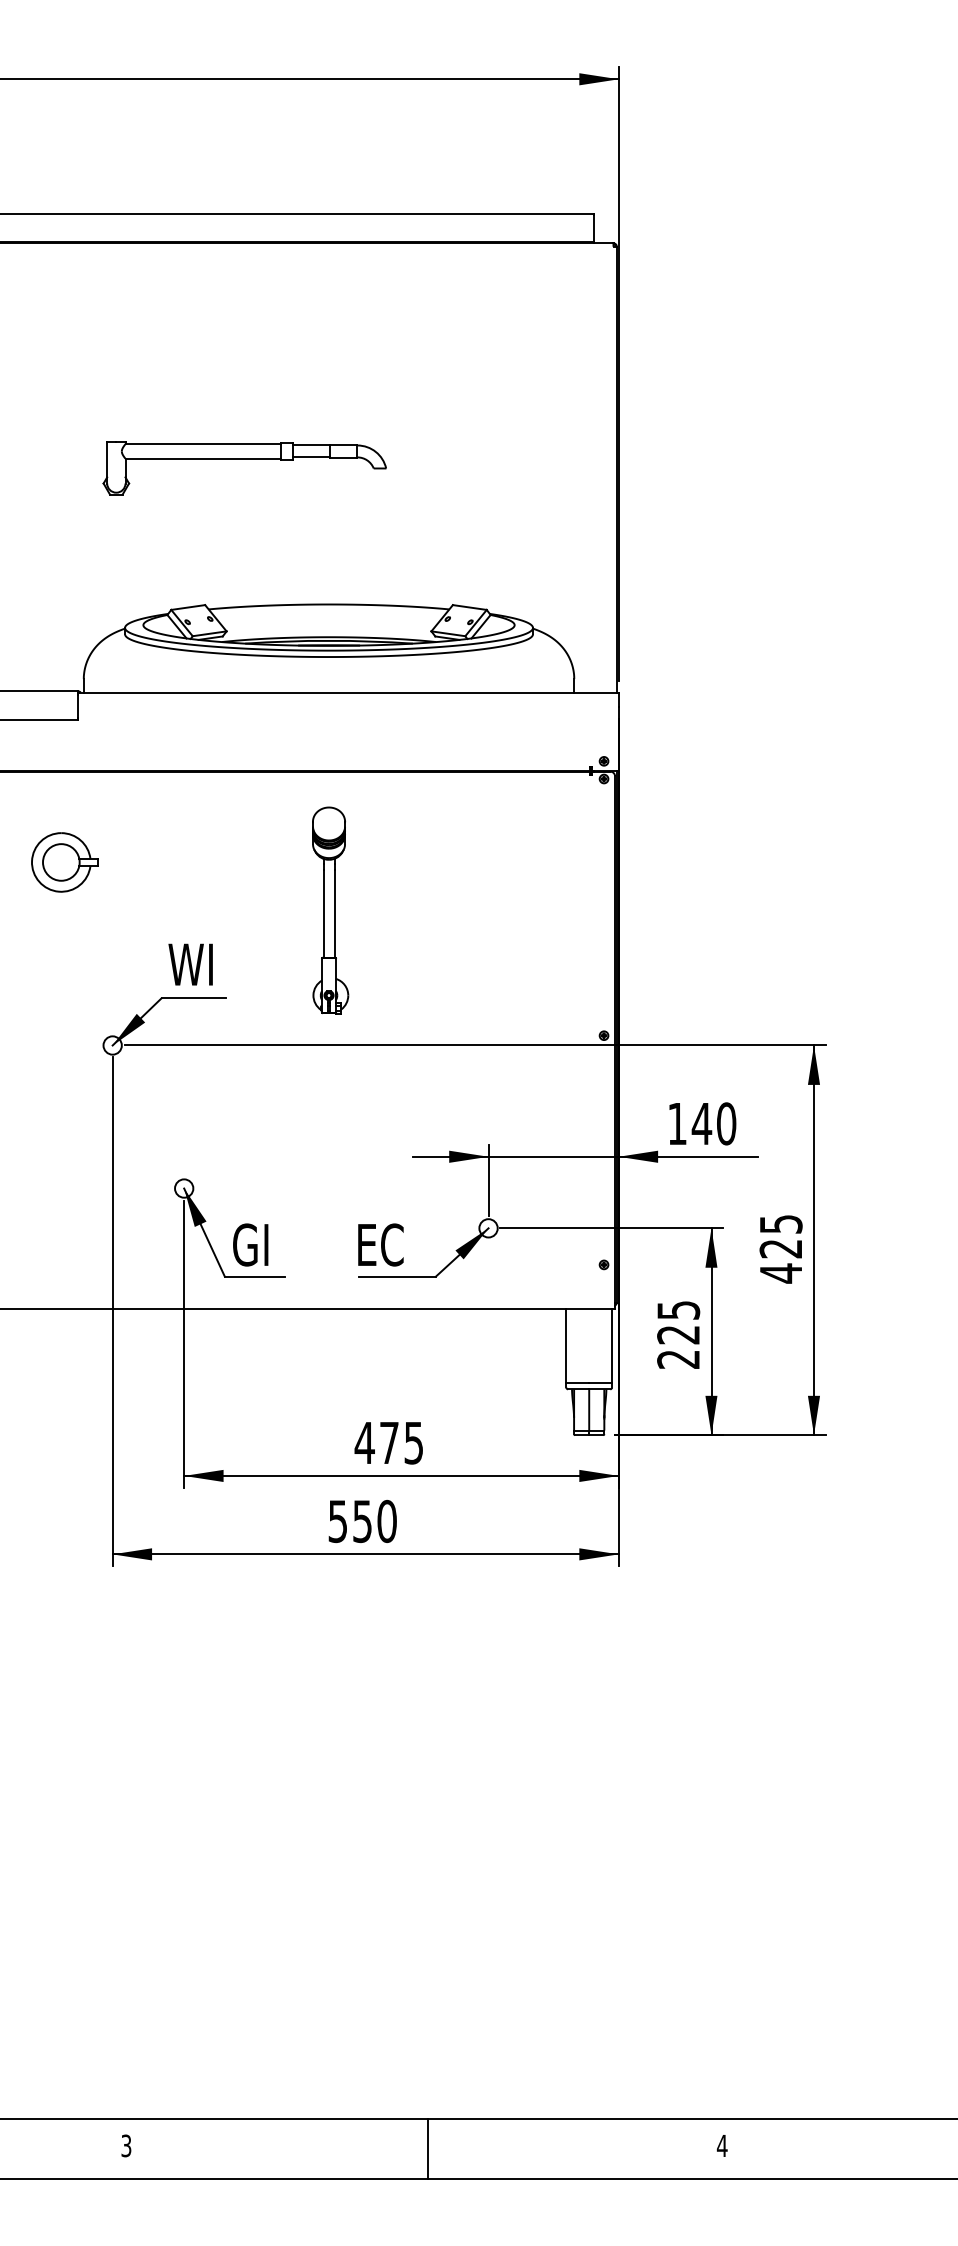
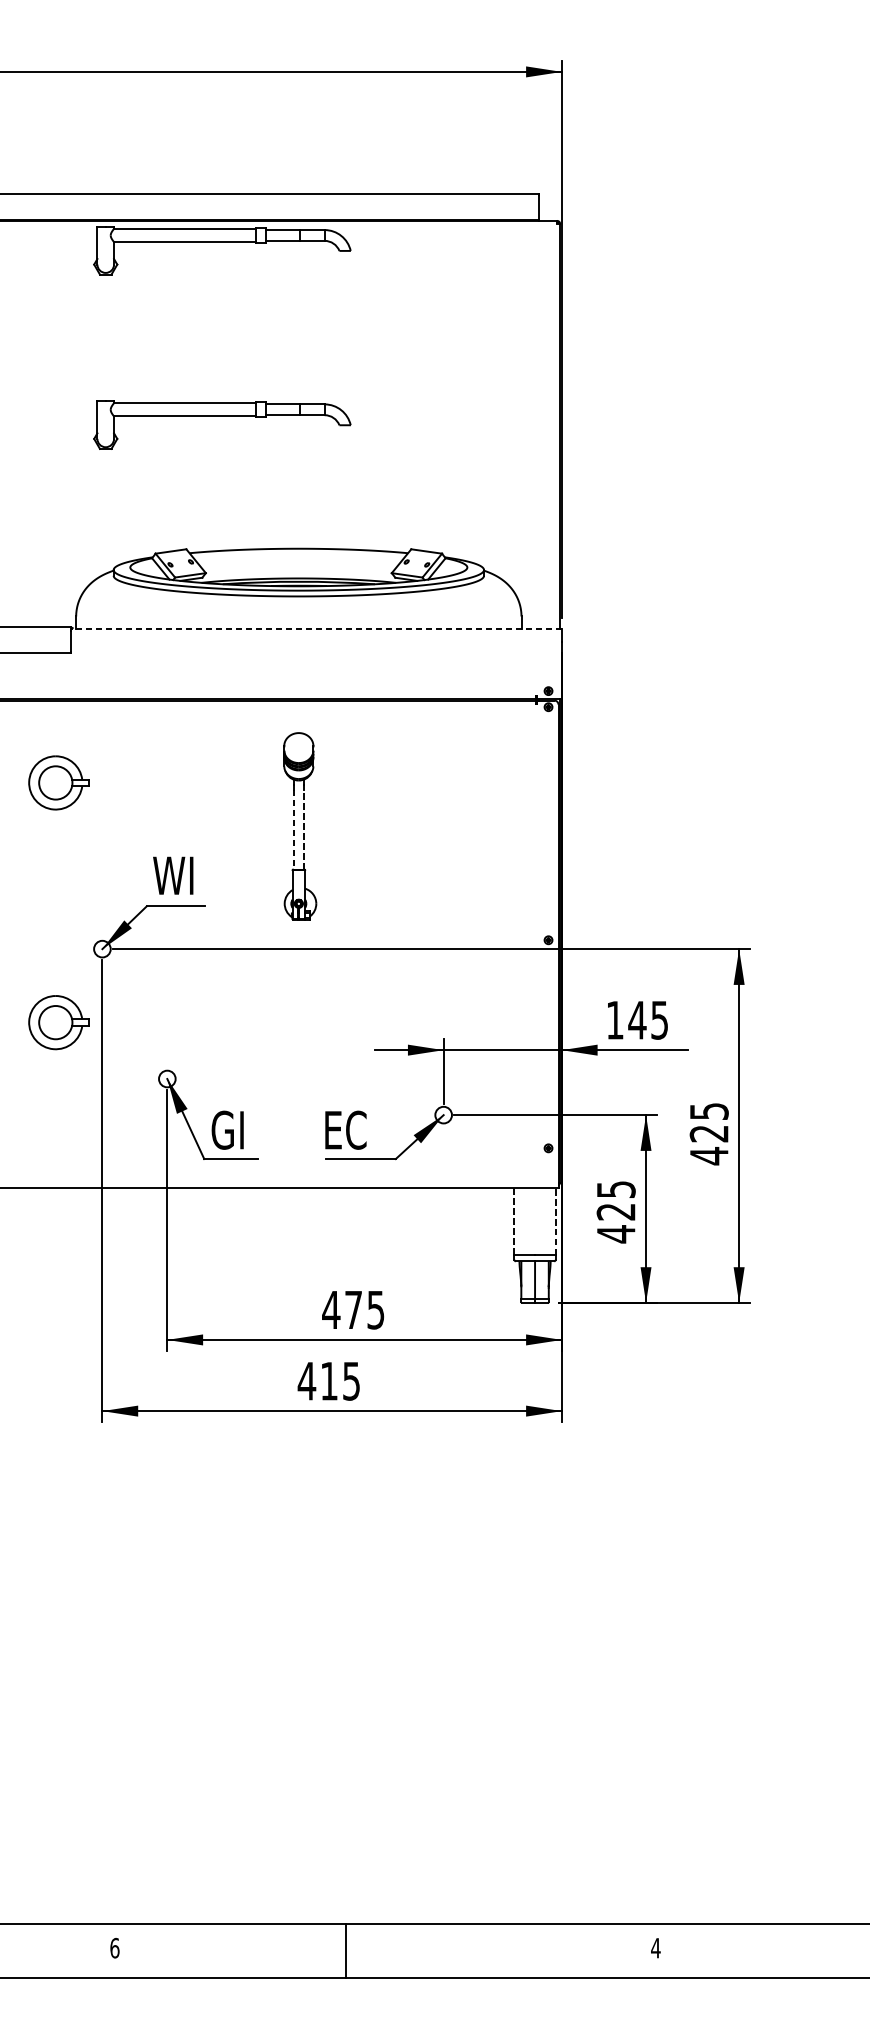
part: (244, 267) -> (222, 242), added
line: (347, 692) -> (315, 628), solid -> dashed
line: (334, 913) -> (303, 829), solid -> dashed
line: (323, 914) -> (293, 830), solid -> dashed
text: (726, 1123) -> (659, 1019), 140 -> 145
part: (64, 1126) -> (58, 1022), added
line: (566, 1345) -> (514, 1221), solid -> dashed
line: (612, 1345) -> (556, 1221), solid -> dashed
text: (678, 1359) -> (616, 1234), 225 -> 425
text: (361, 1521) -> (328, 1381), 550 -> 415
text: (126, 2145) -> (114, 1947), 3 -> 6
line: (427, 2148) -> (345, 1950), moved

